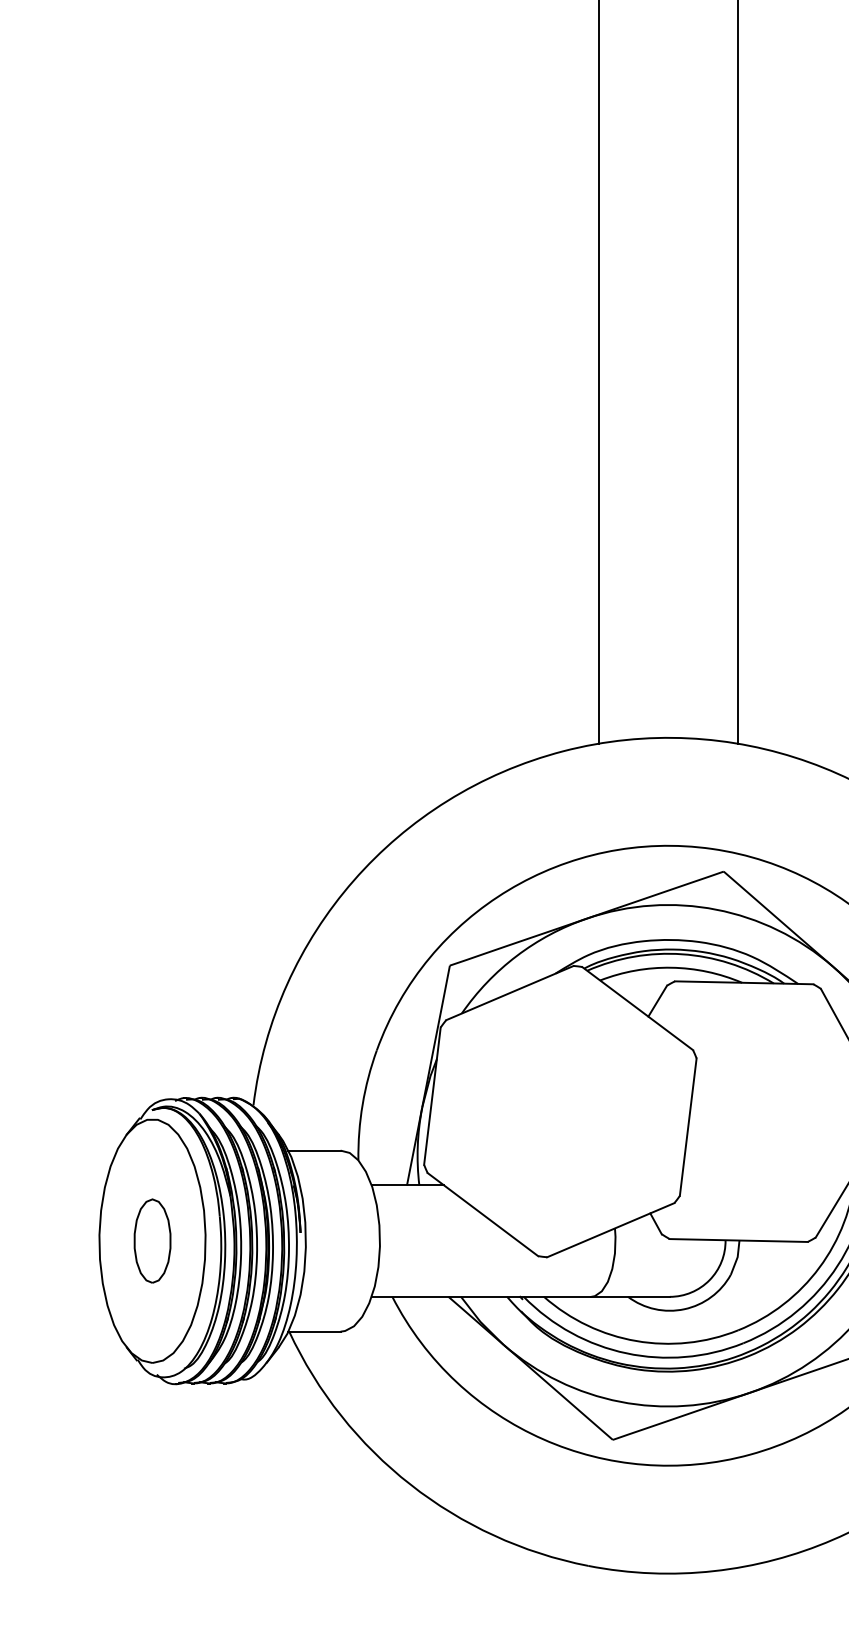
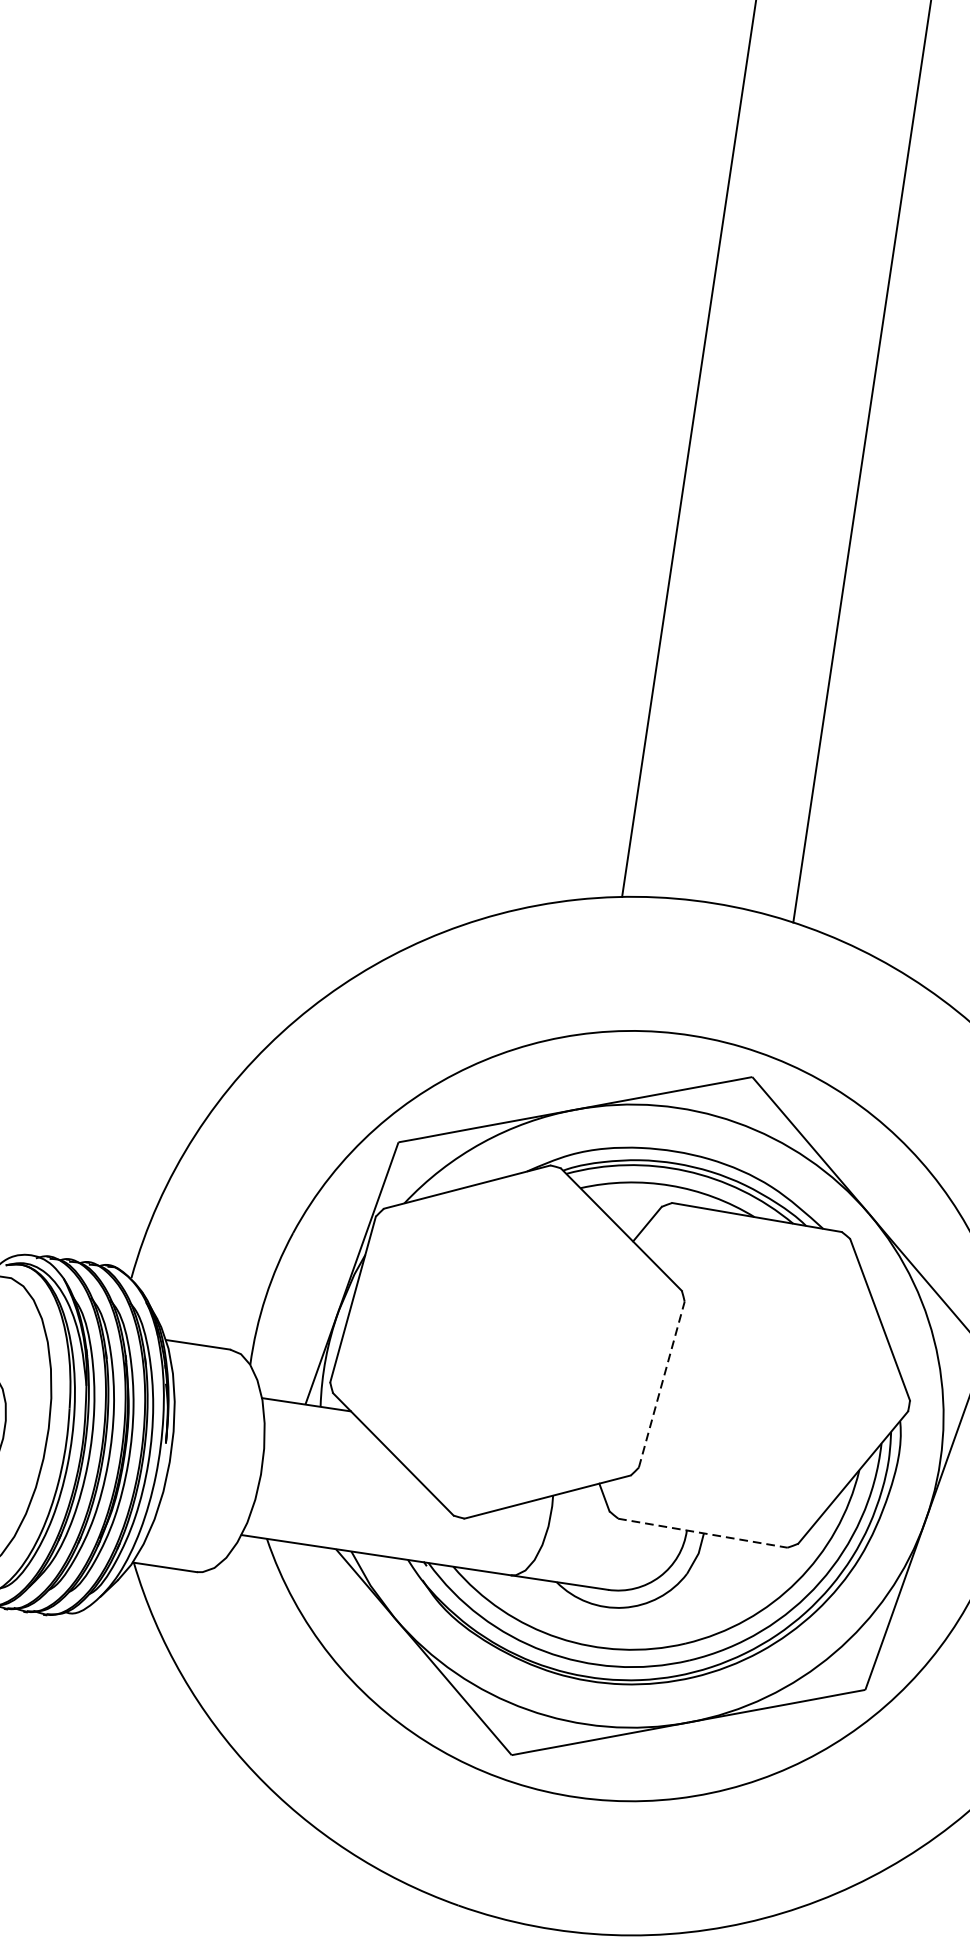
line: (688, 1126) -> (662, 1383), solid -> dashed
line: (739, 1240) -> (703, 1533), solid -> dashed

